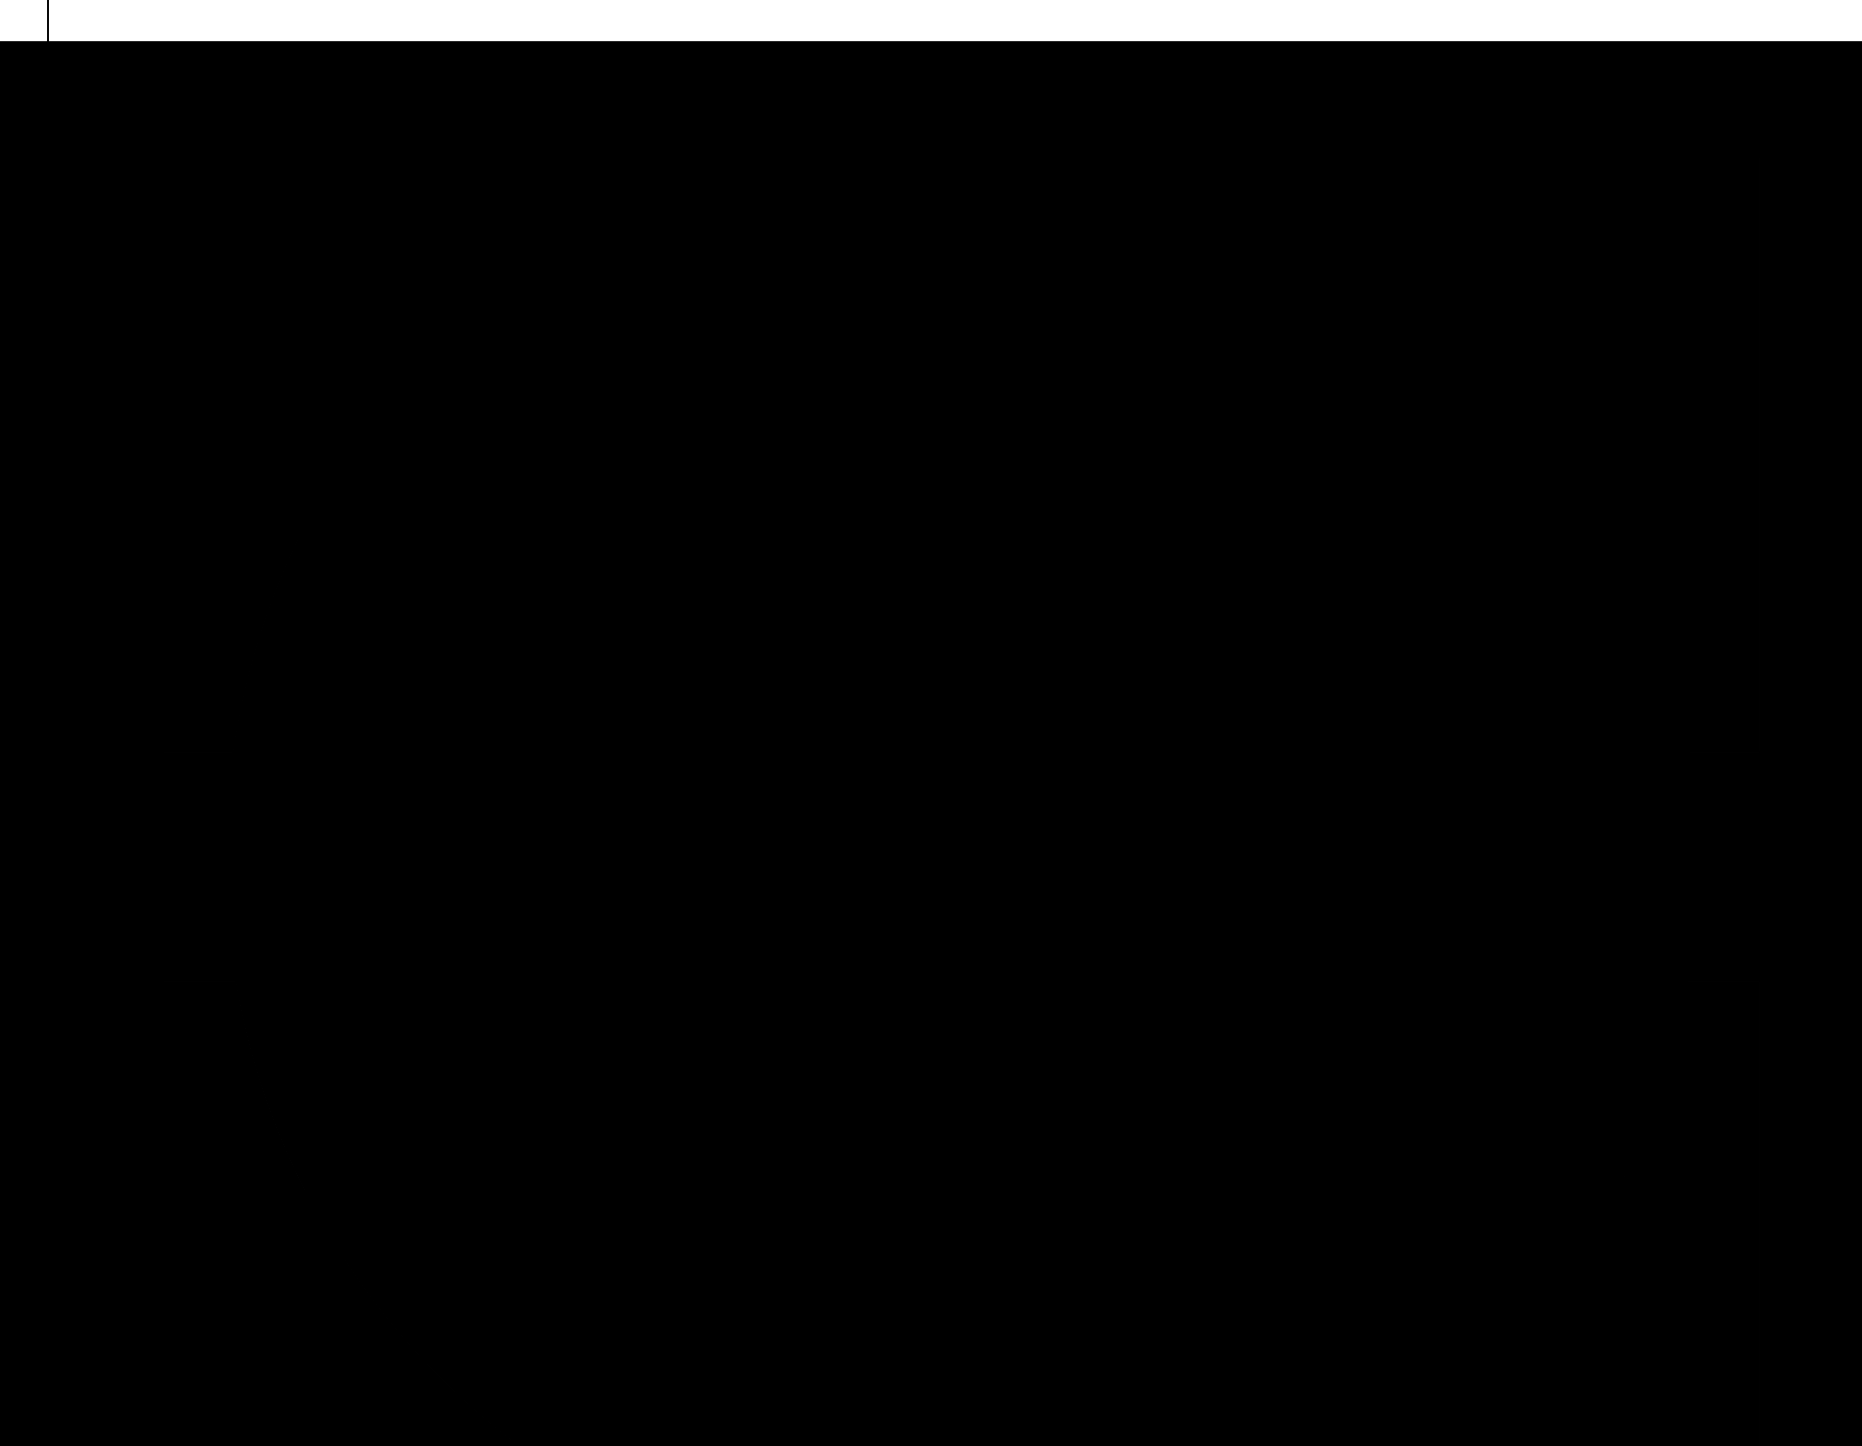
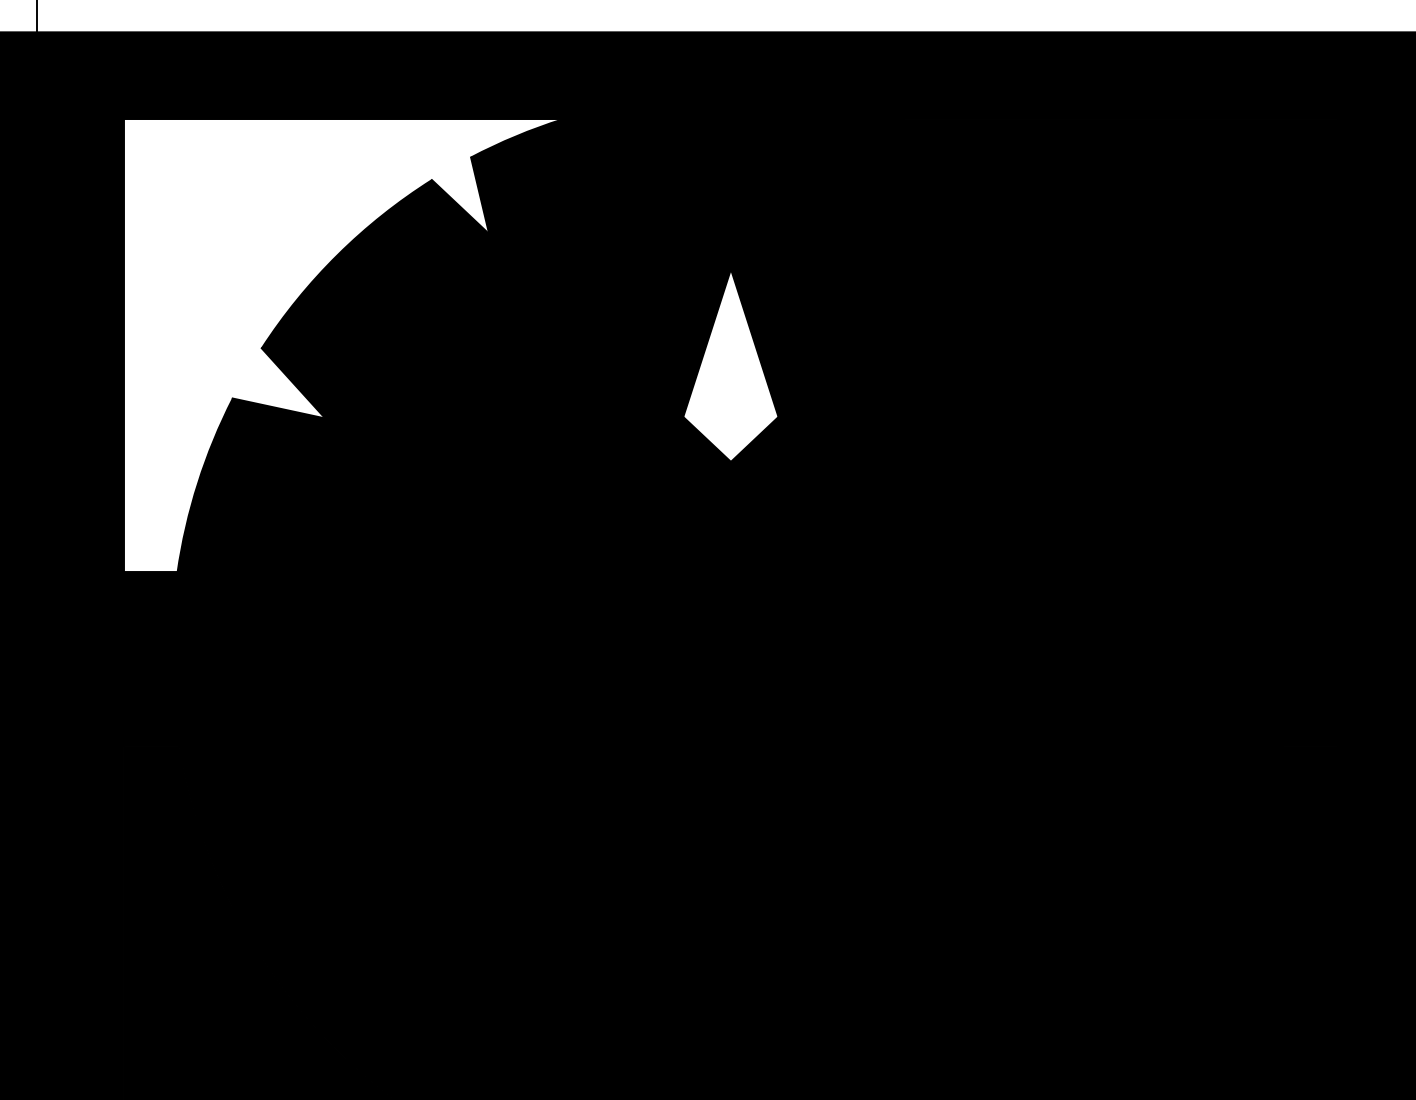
fill: (450, 454) -> (342, 345), removed
fill: (960, 480) -> (730, 365), removed

